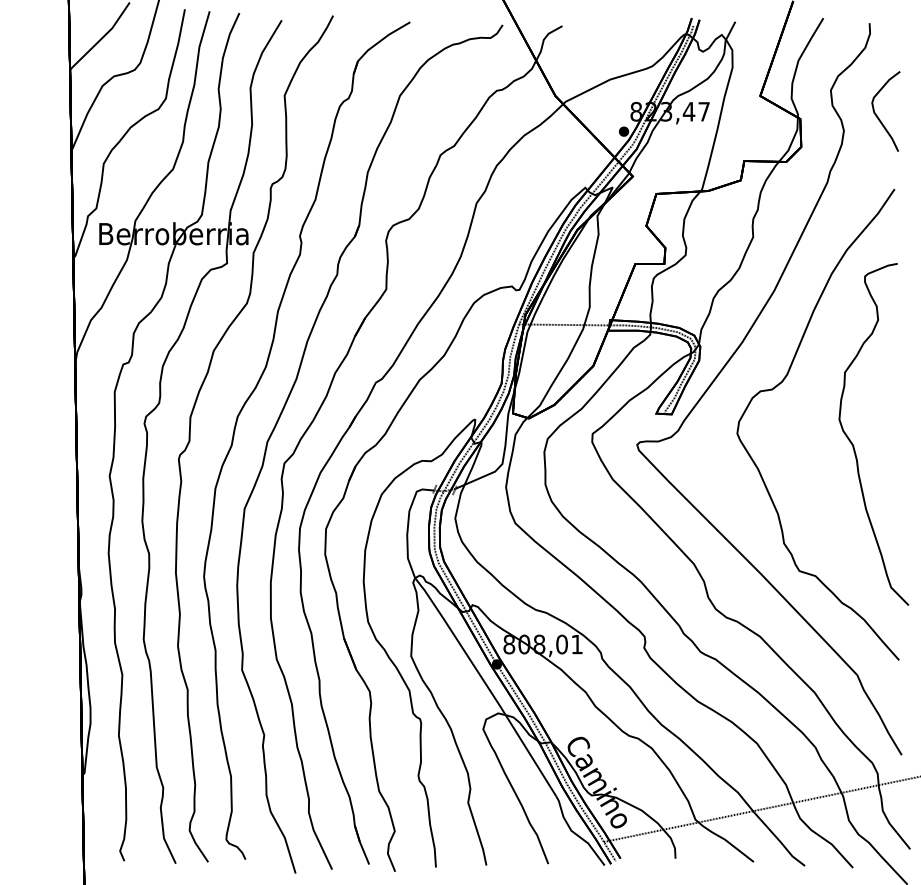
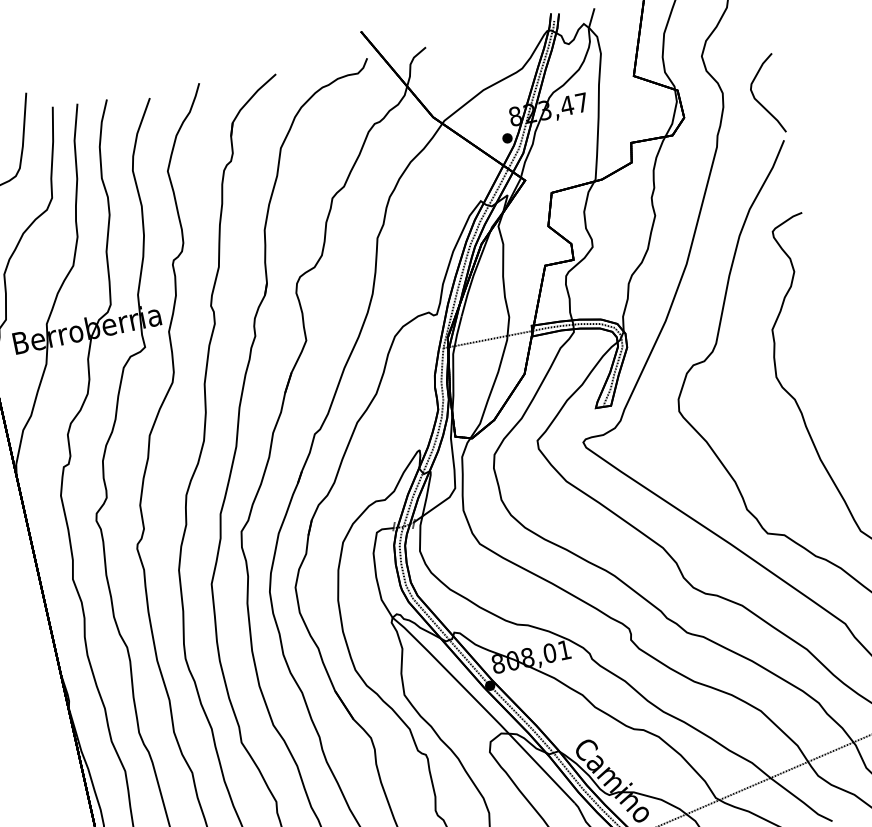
curve: (878, 116) -> (759, 101), moved

